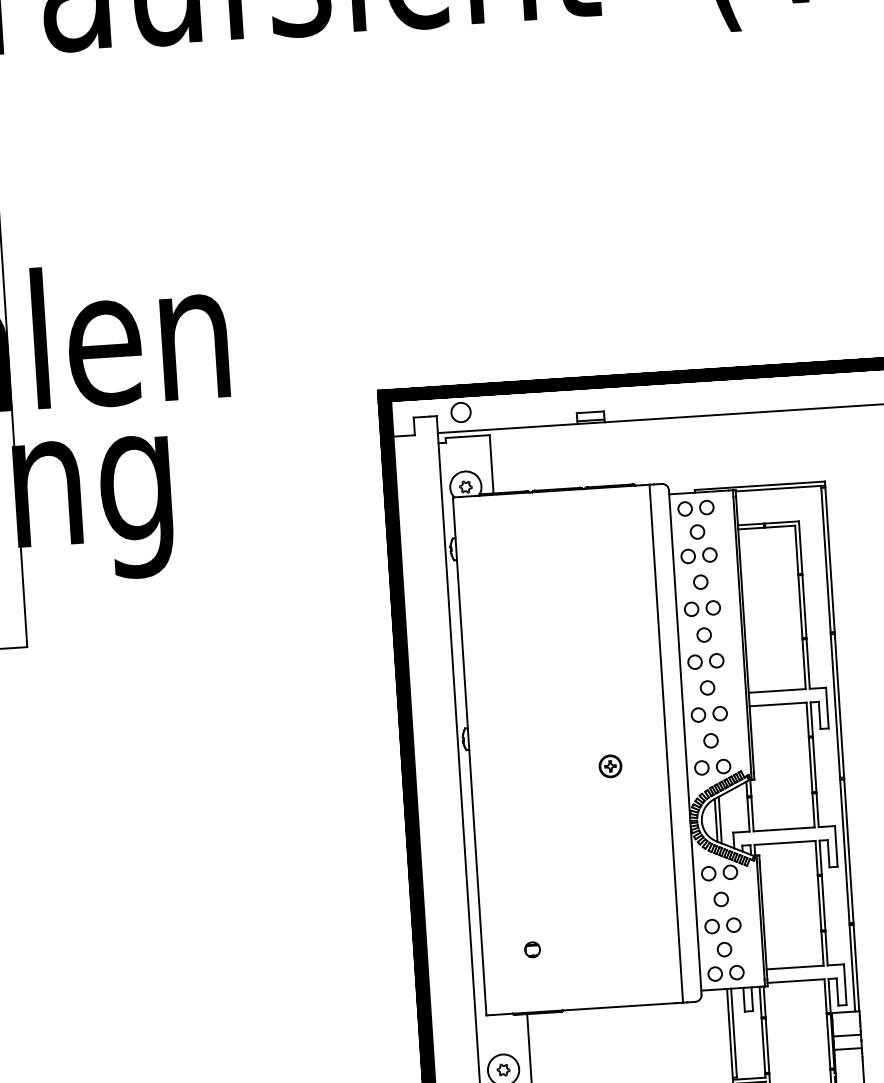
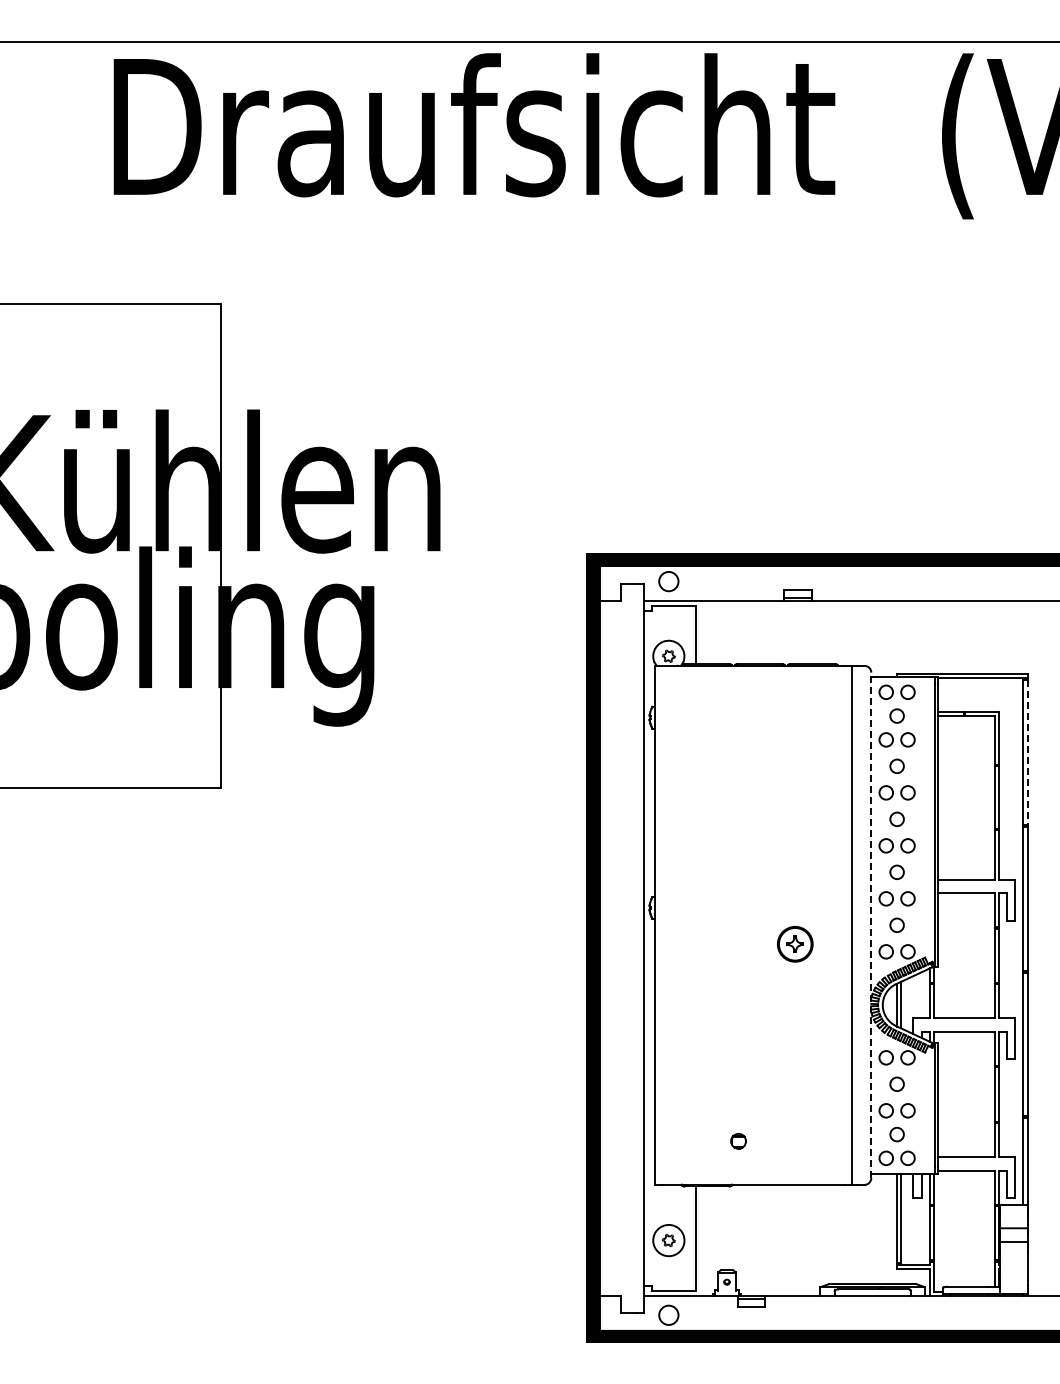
line: (829, 559) -> (1027, 752), solid -> dashed
line: (685, 742) -> (871, 925), solid -> dashed
part: (609, 766) -> (794, 944), size x1.6
part: (532, 949) -> (738, 1141), moved

